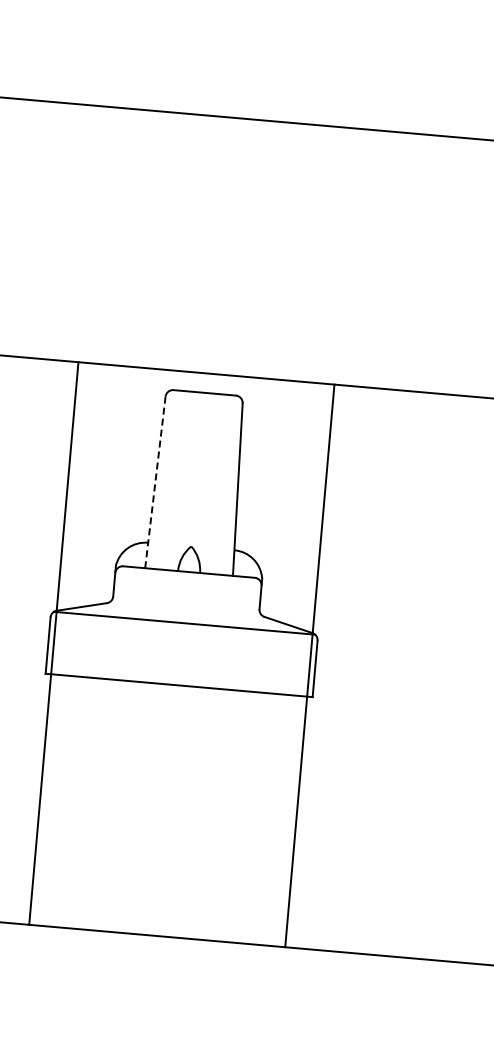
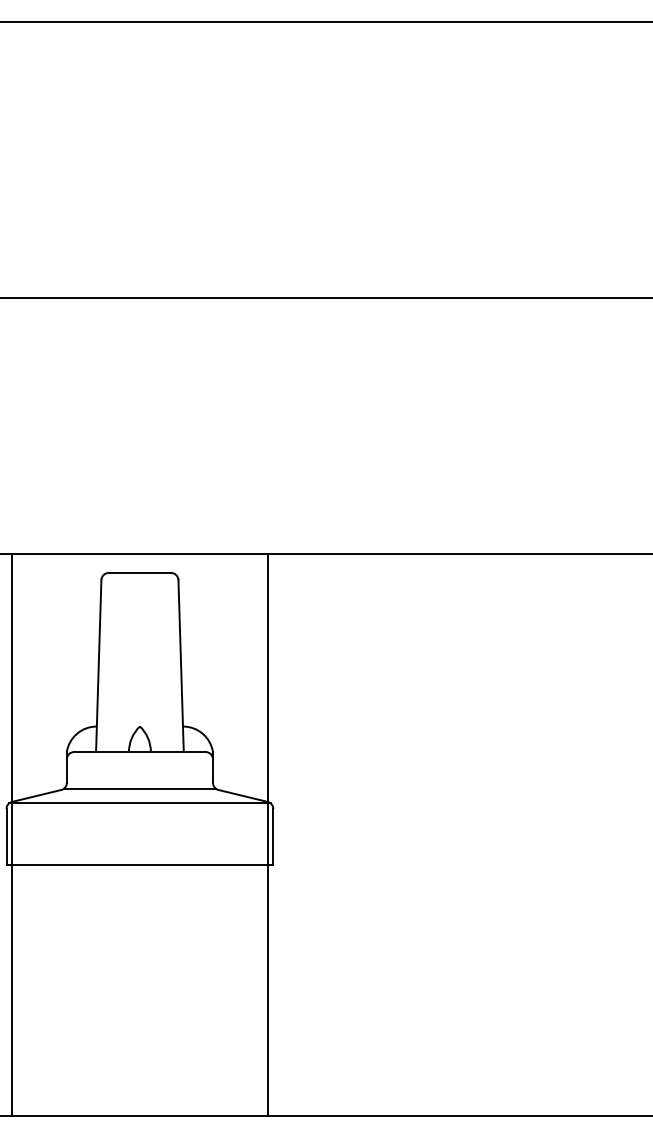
line: (155, 481) -> (98, 665), dashed -> solid
line: (185, 608) -> (139, 788), added

